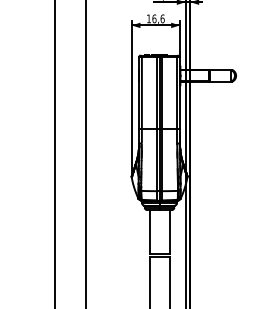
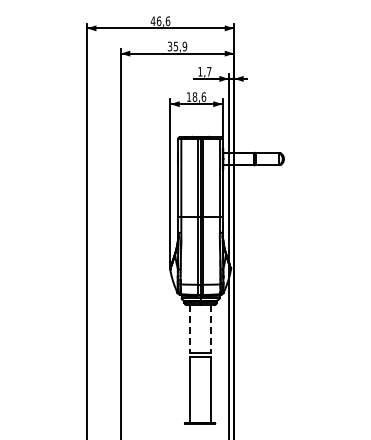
text: (153, 18) -> (194, 96), 16,6 -> 18,6
line: (149, 231) -> (189, 328), solid -> dashed
line: (169, 231) -> (211, 328), solid -> dashed

